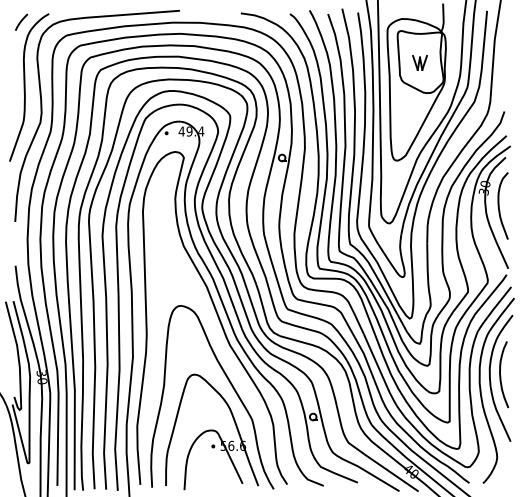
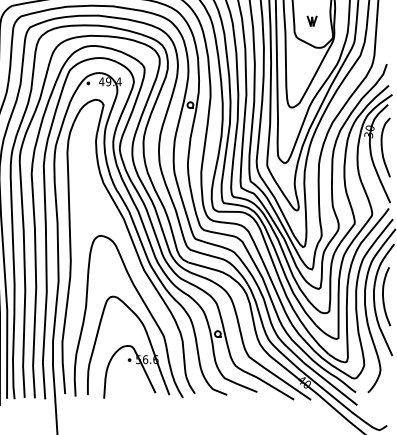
part: (419, 62) -> (311, 20), size x0.71

